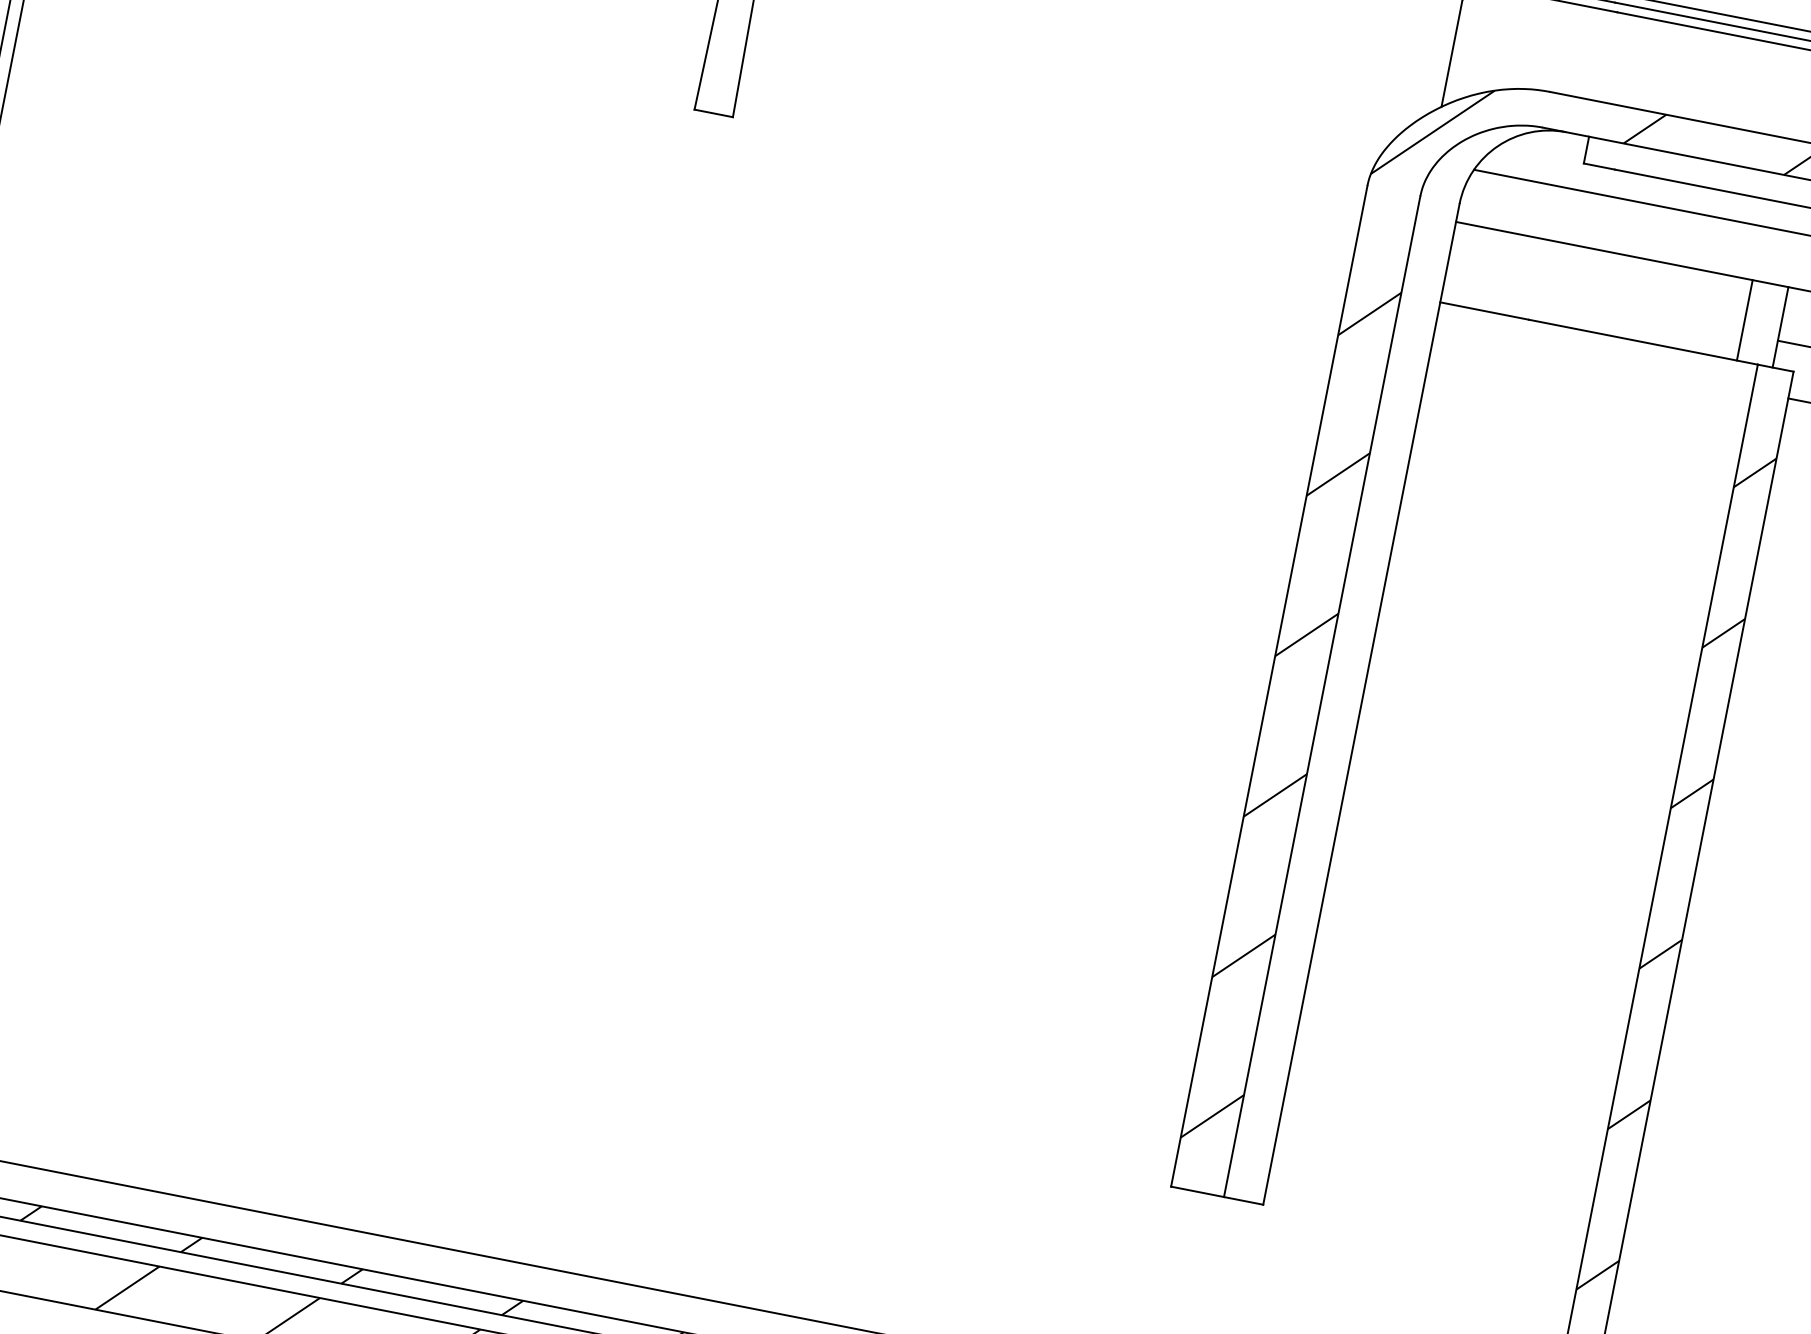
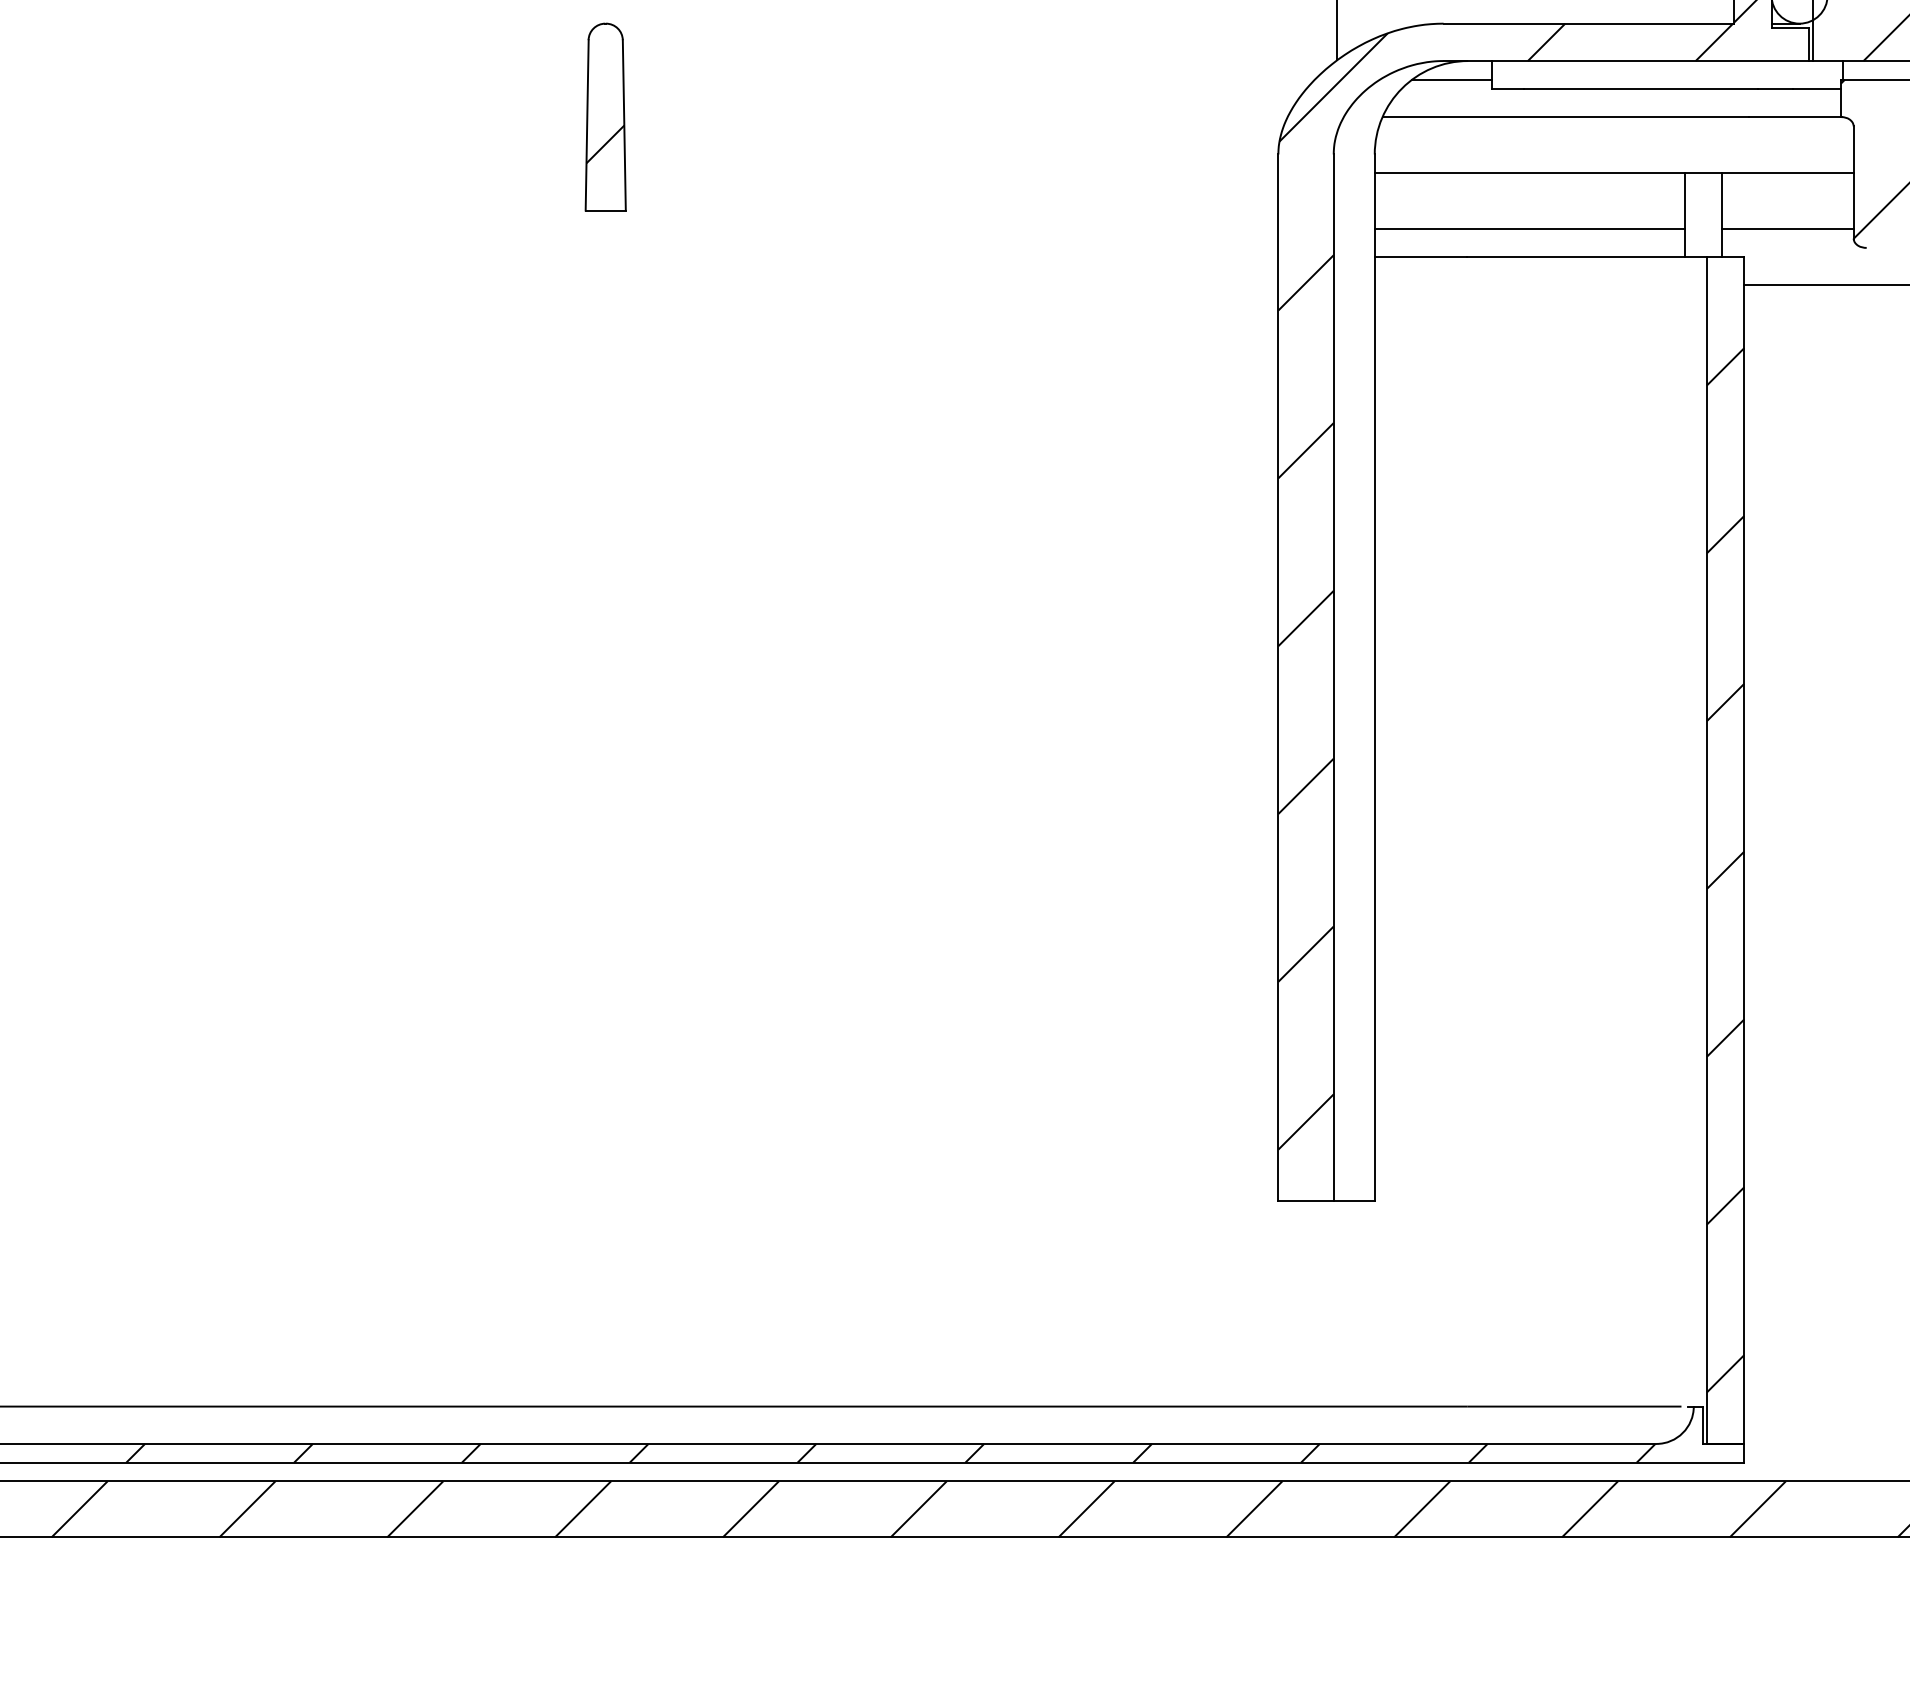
hatch: (725, 50) -> (605, 144), added
line: (1547, 146) -> (1451, 79), added
line: (1593, 304) -> (1529, 229), added

